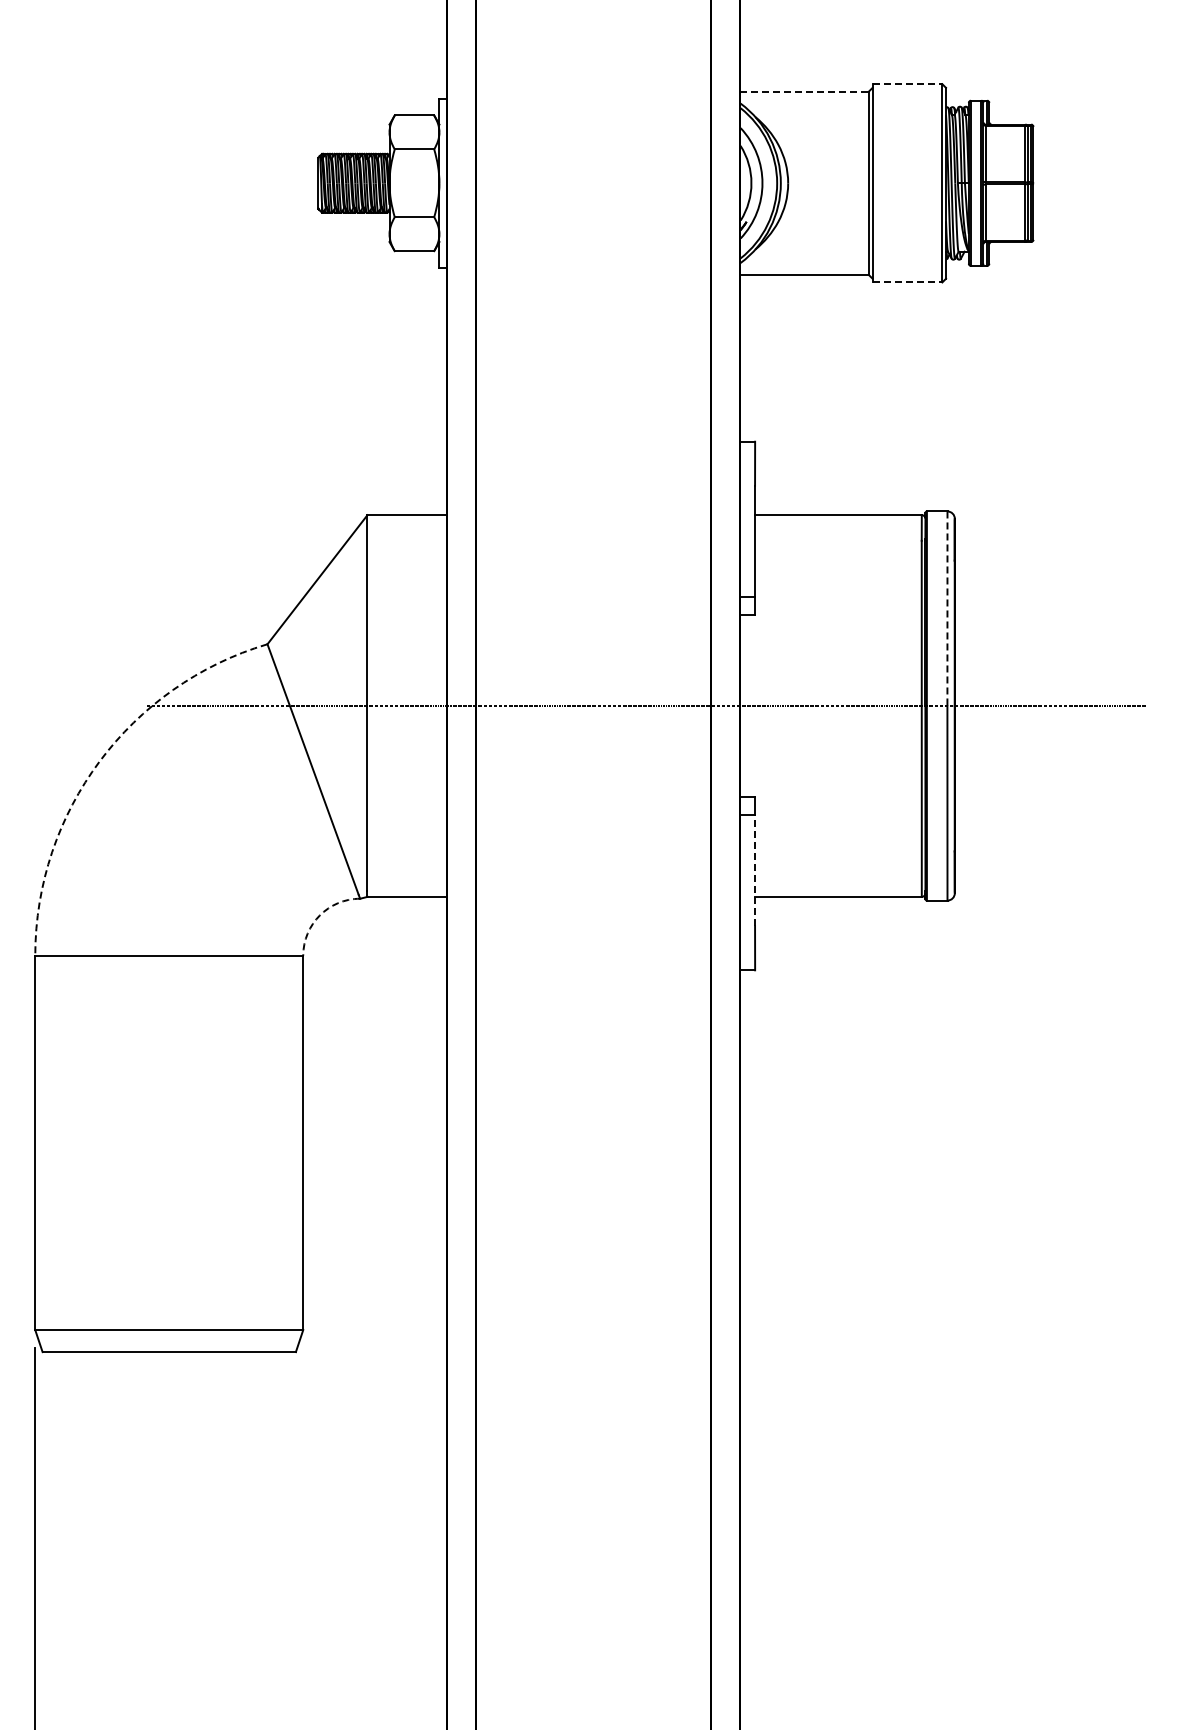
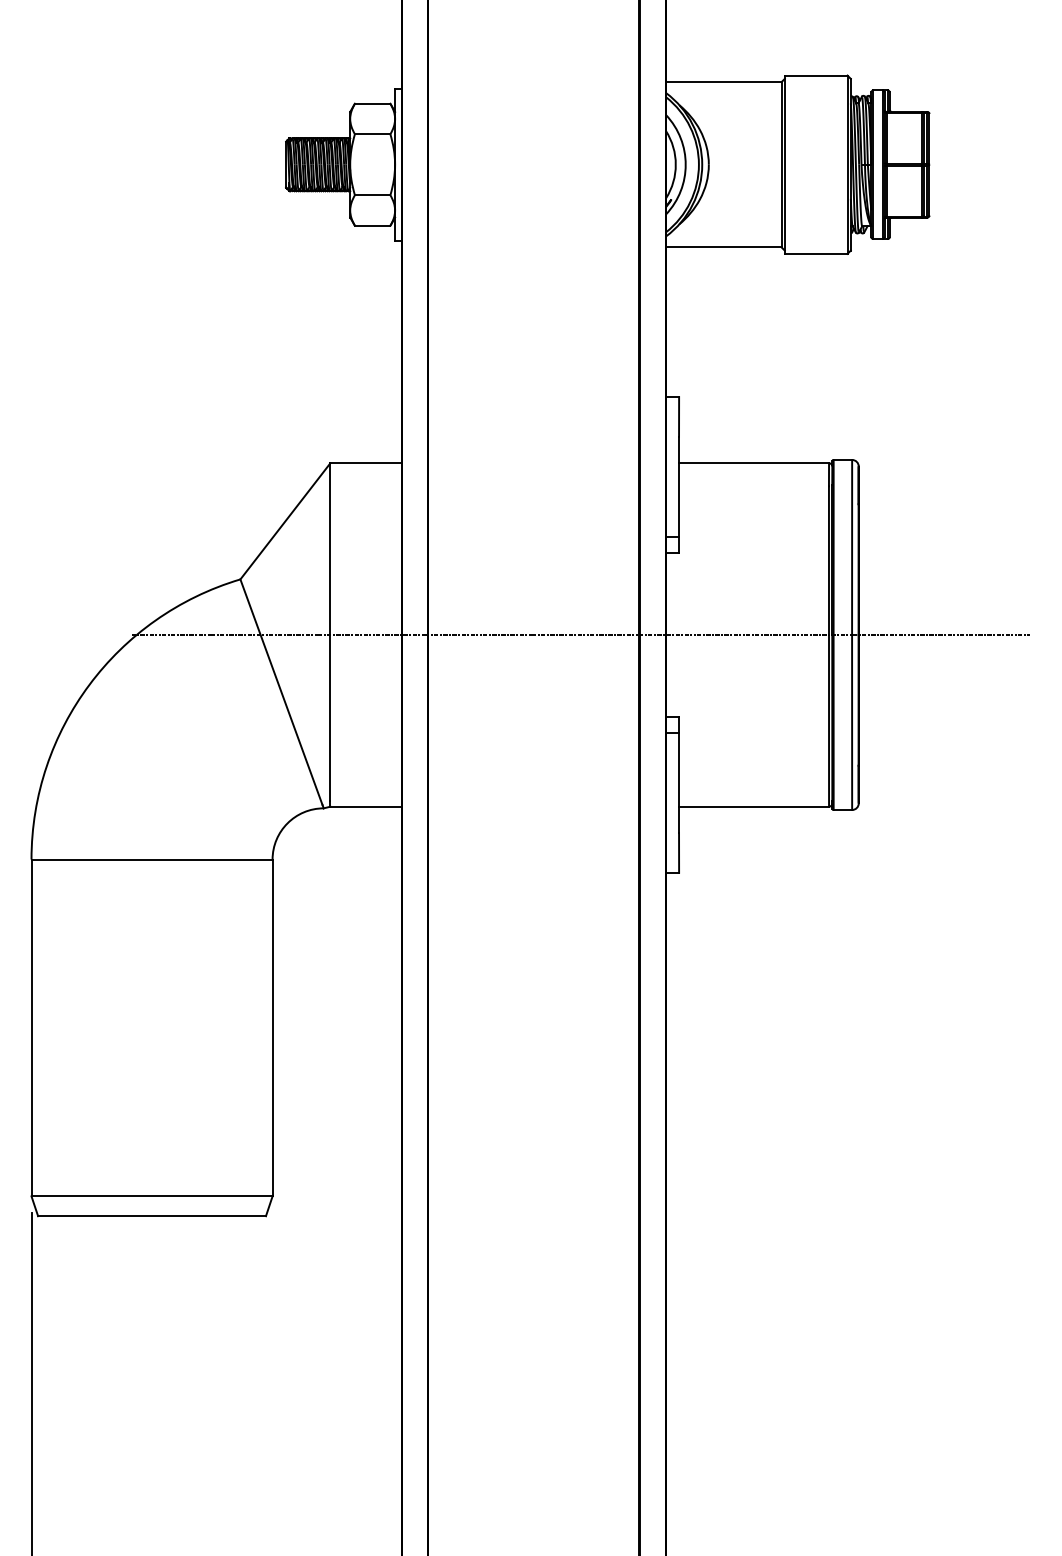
line: (907, 84) -> (816, 75), dashed -> solid
line: (805, 91) -> (724, 82), dashed -> solid
line: (907, 282) -> (816, 253), dashed -> solid
line: (947, 609) -> (852, 548), dashed -> solid
arc: (99, 761) -> (89, 684), dashed -> solid
line: (755, 870) -> (679, 782), dashed -> solid
arc: (319, 915) -> (287, 823), dashed -> solid

